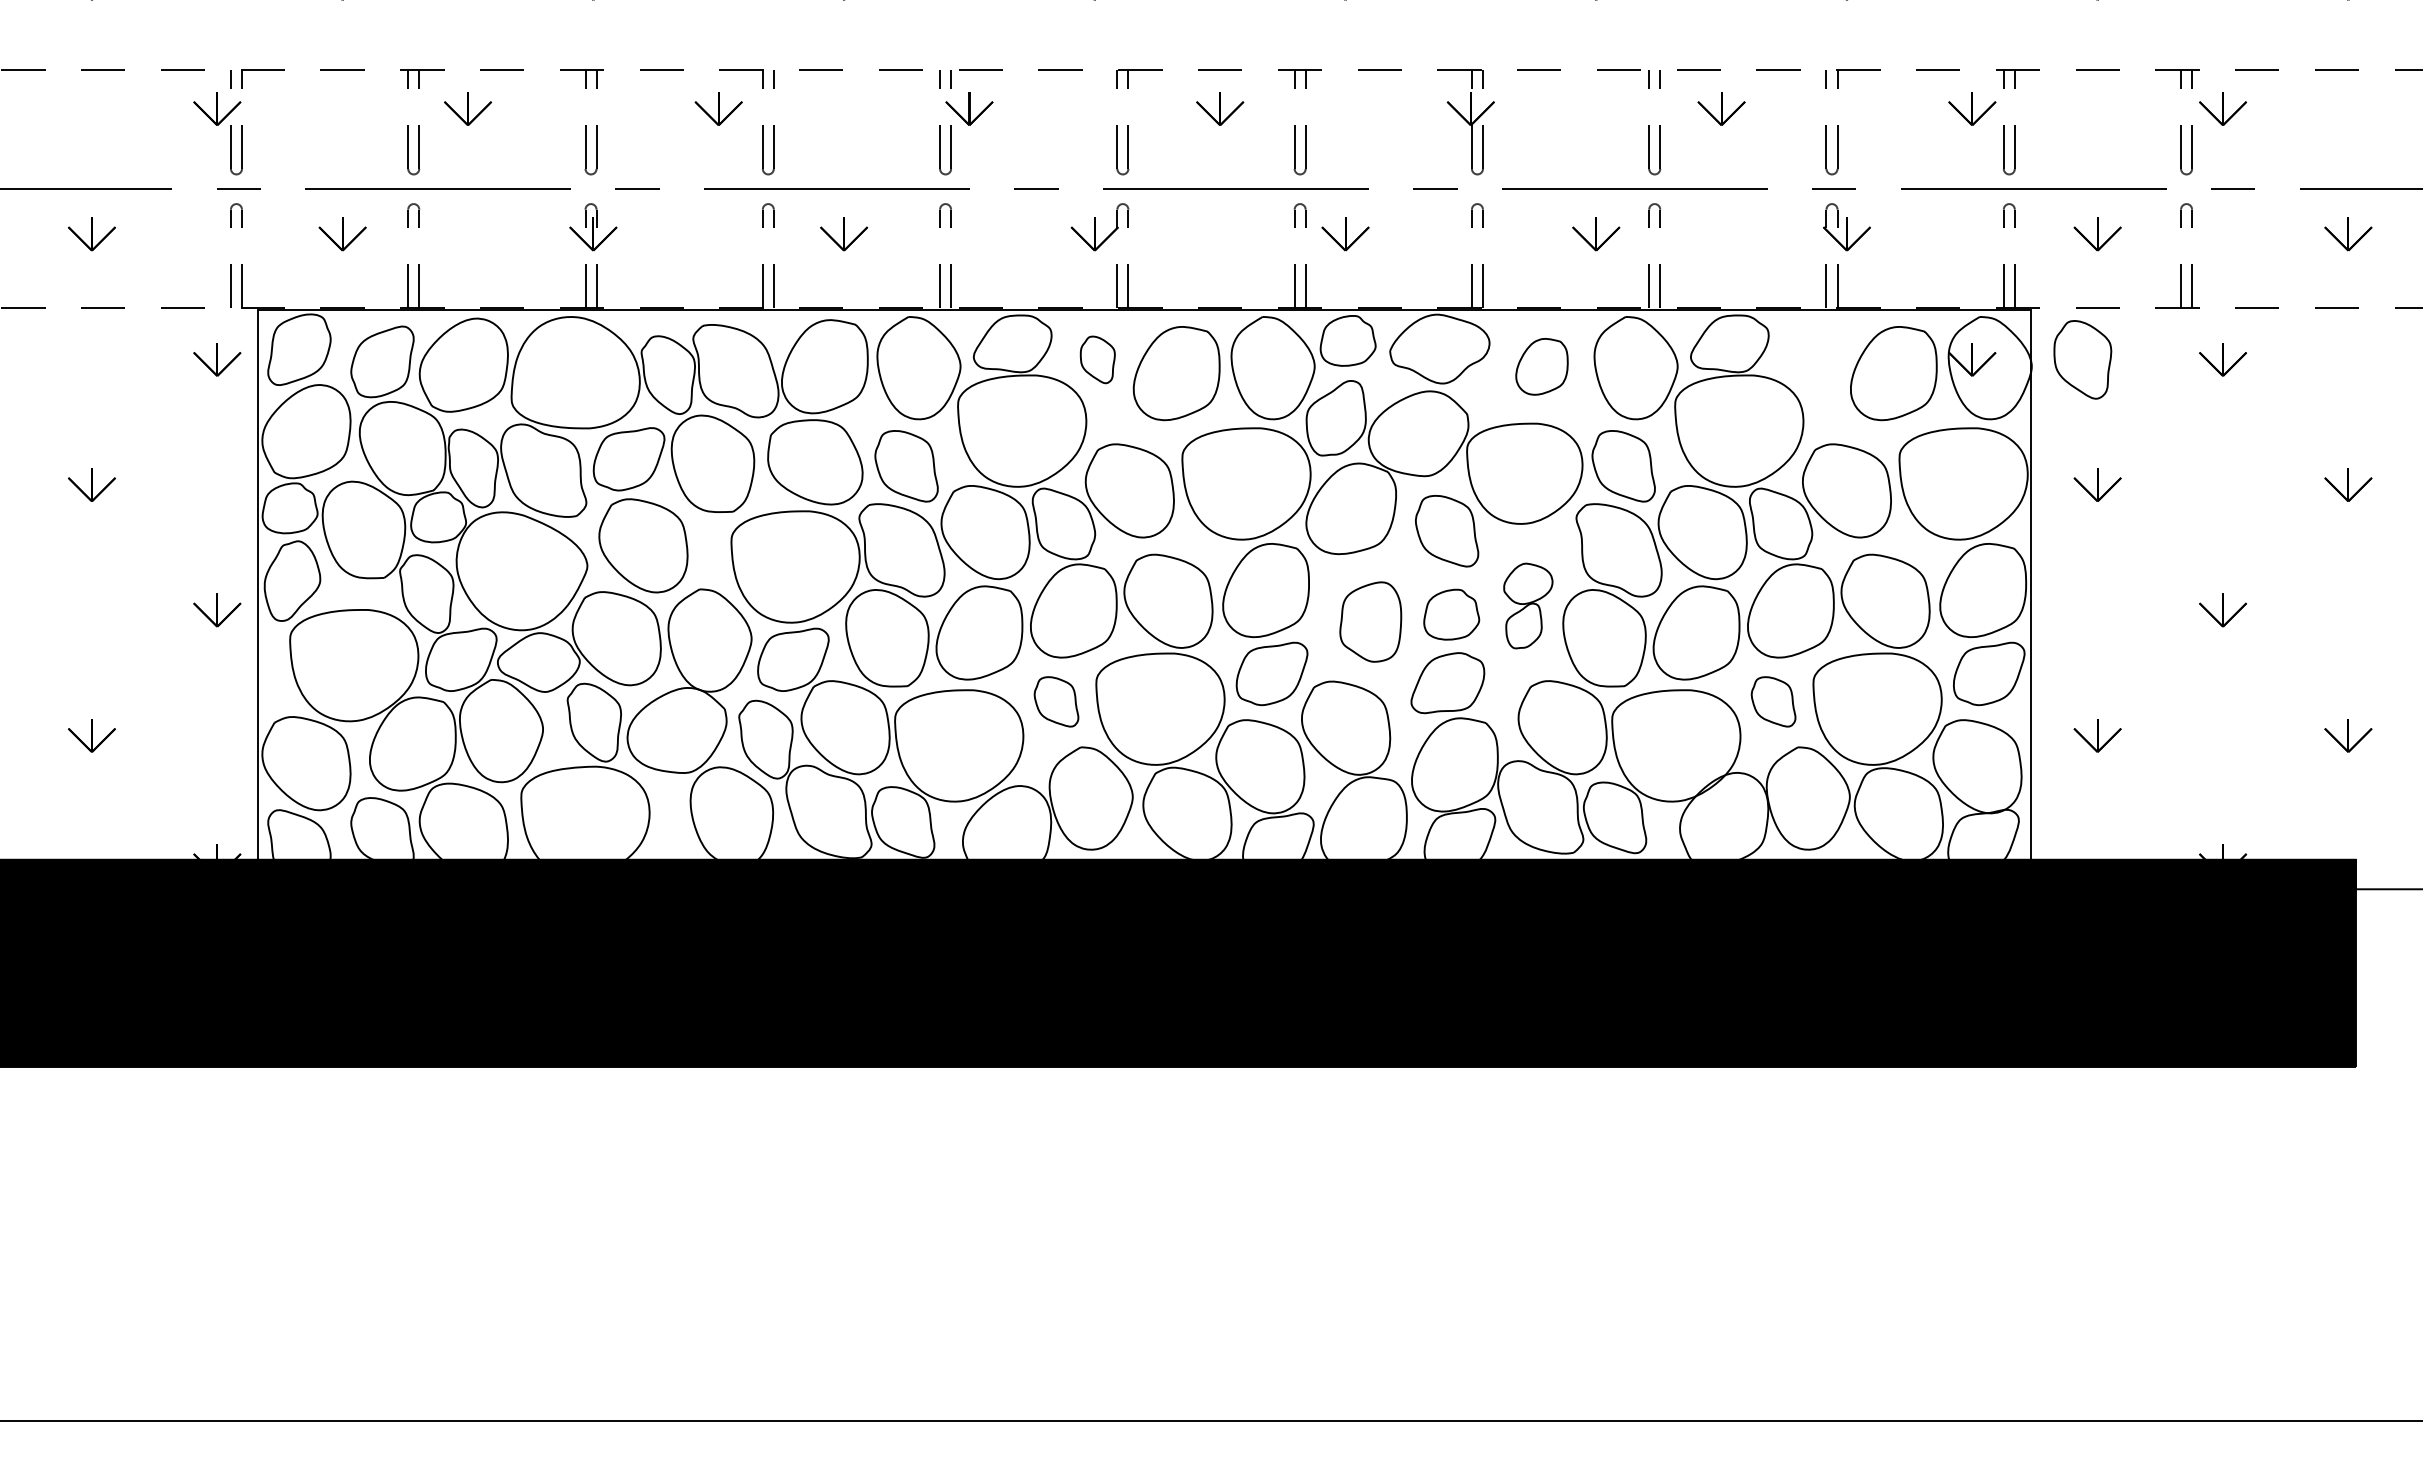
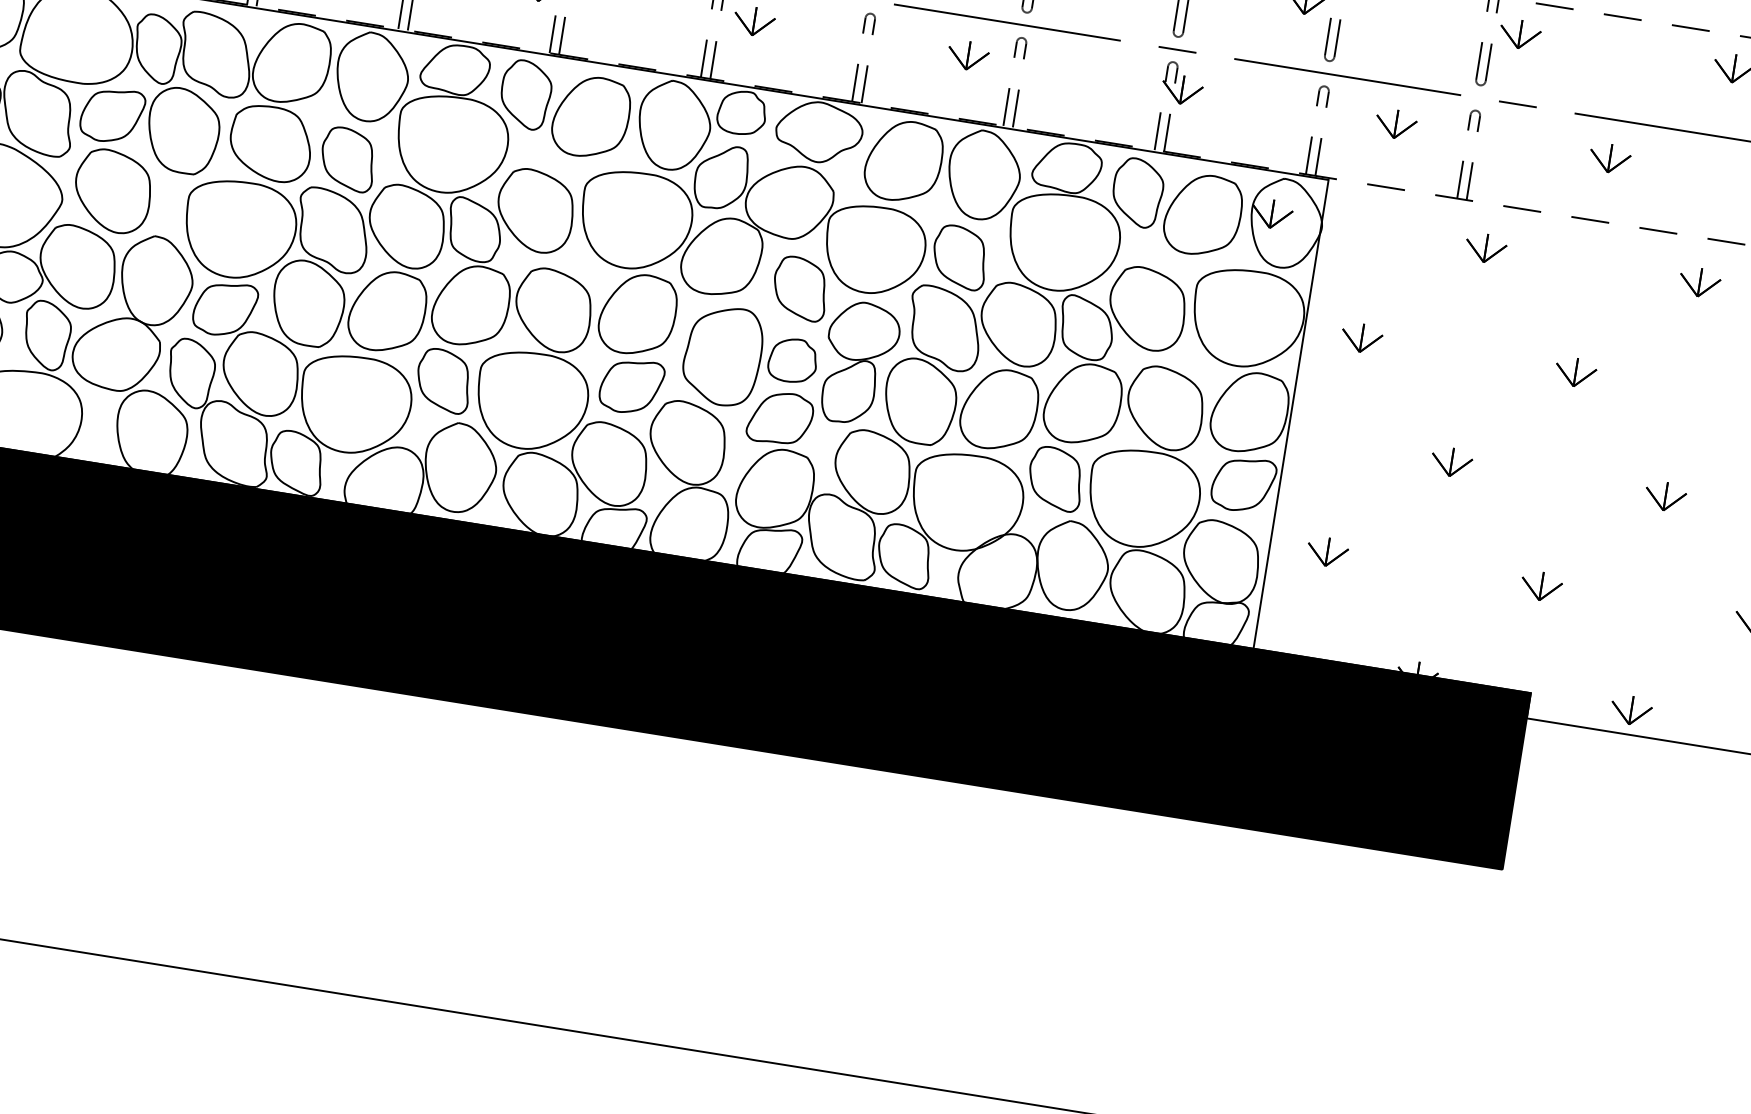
part: (1097, 359) -> (525, 94), size x1.67
part: (2082, 359) -> (1137, 192), moved
part: (1541, 366) -> (903, 161), size x1.67
part: (1528, 605) -> (859, 363), size x1.67
part: (1370, 621) -> (722, 355), size x1.43
part: (1056, 701) -> (443, 380), size x1.43
part: (1773, 701) -> (1055, 478), size x1.43

